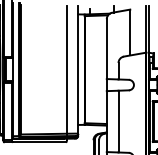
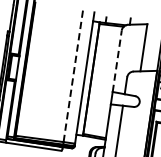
line: (106, 49) -> (116, 61), solid -> dashed
line: (67, 70) -> (73, 77), solid -> dashed

